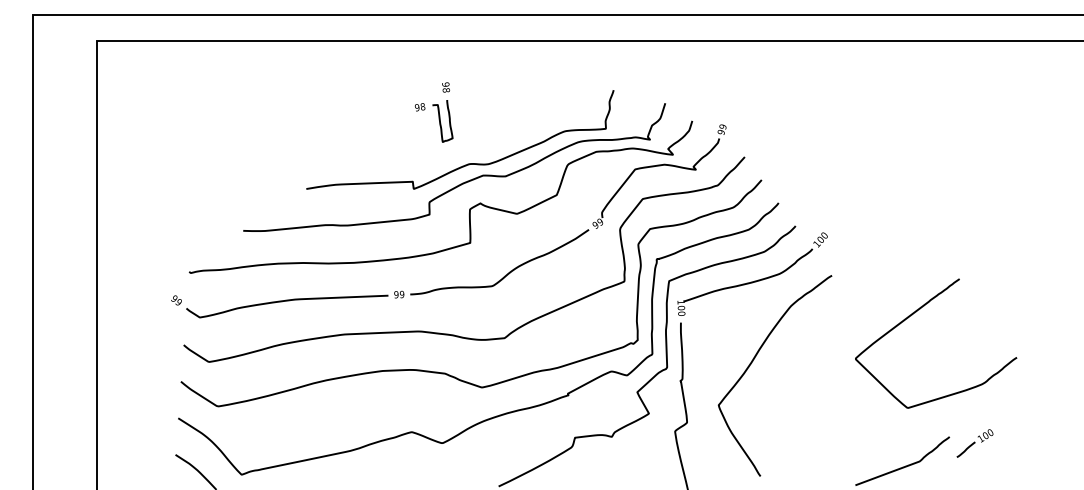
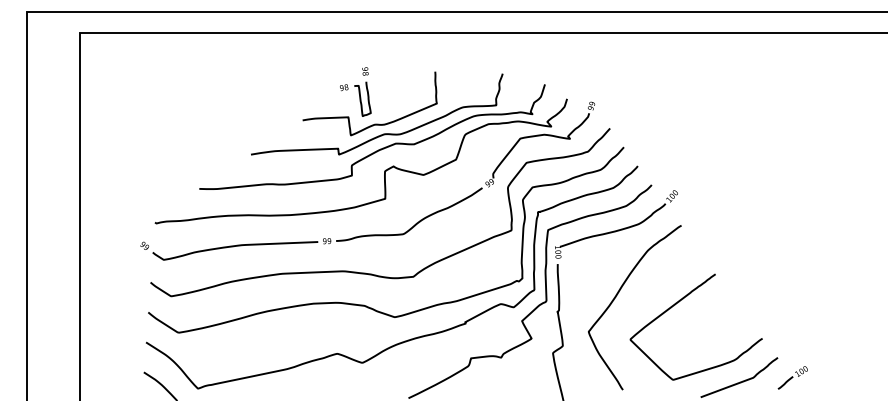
curve: (456, 151) -> (373, 123), added
curve: (912, 315) -> (677, 304), moved
part: (974, 443) -> (792, 377), moved

